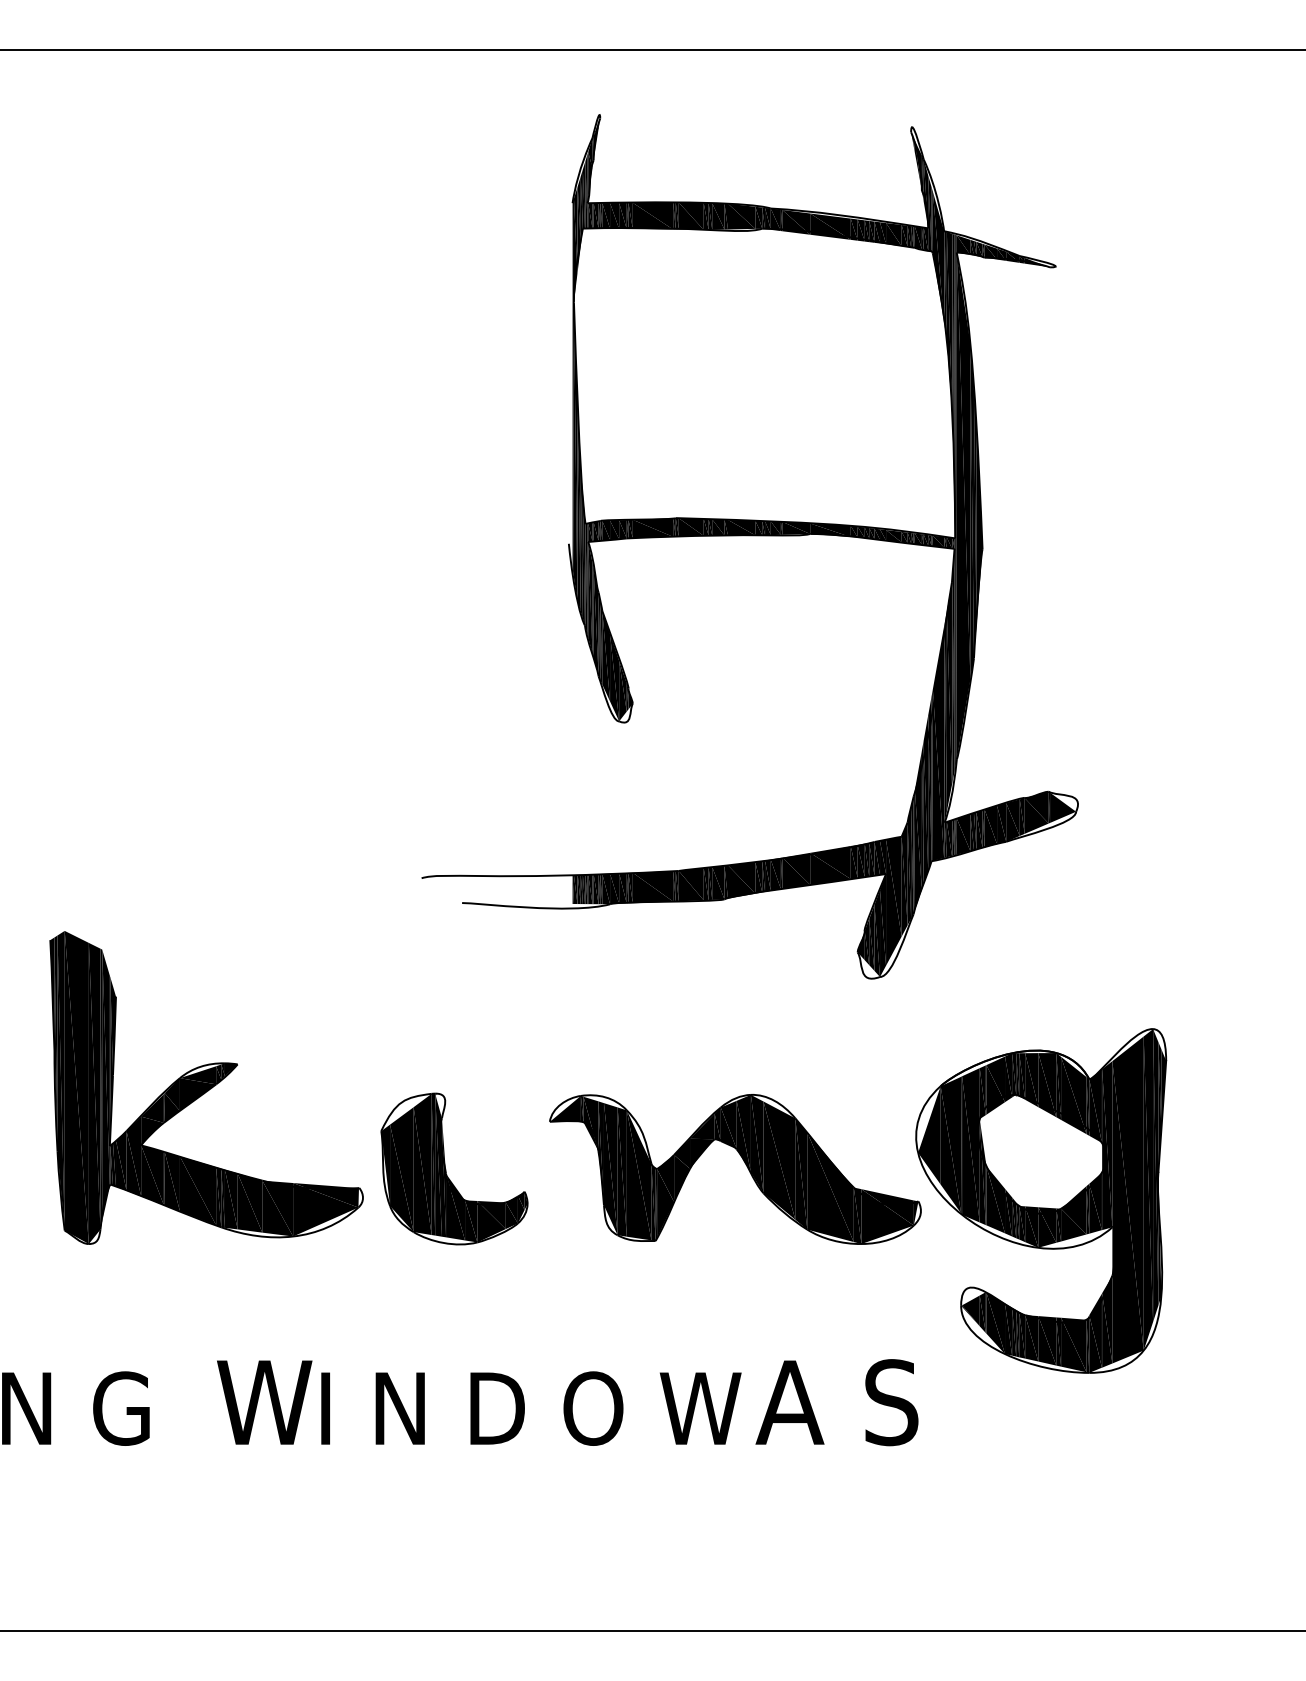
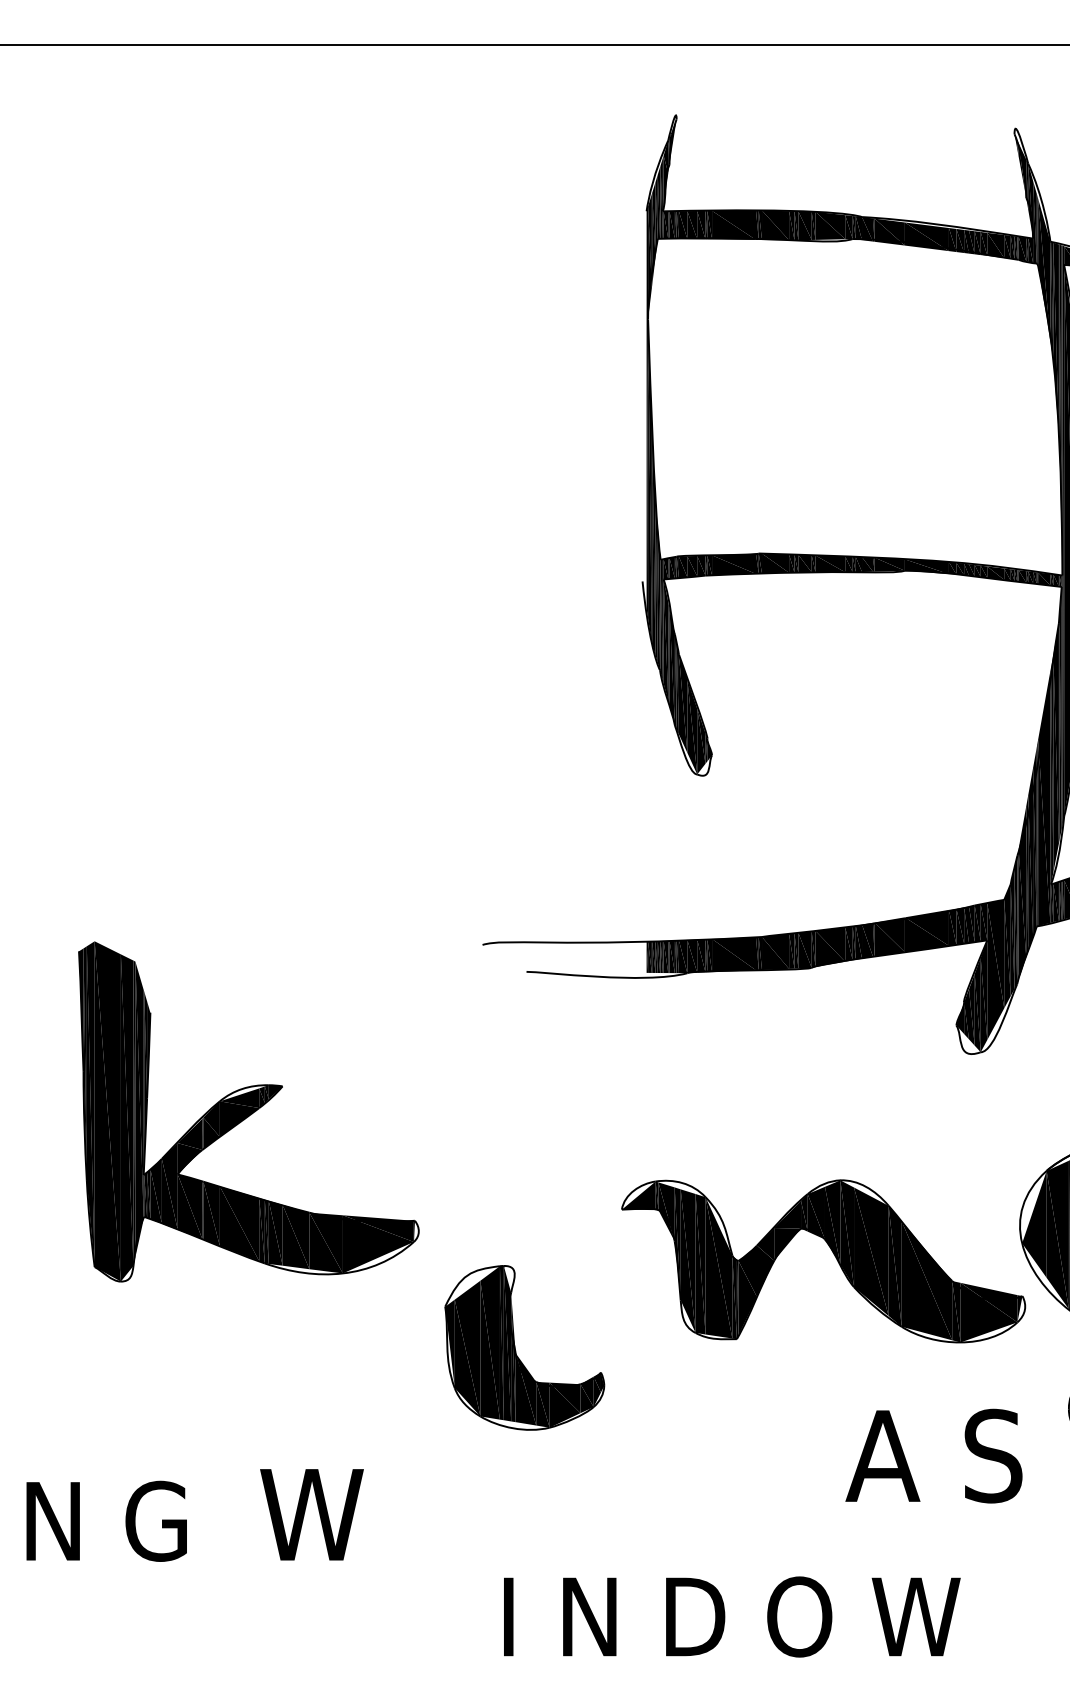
part: (206, 1087) -> (248, 1111), moved
part: (446, 1169) -> (516, 1348), moved
text: (836, 1402) -> (933, 1455), moved
text: (531, 1408) -> (732, 1616), moved

